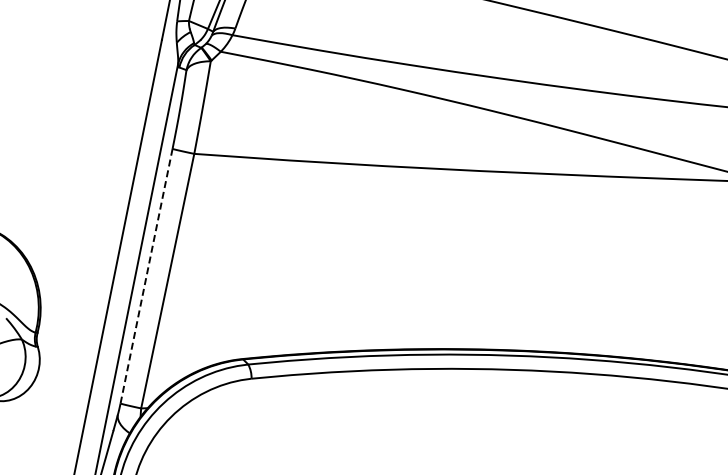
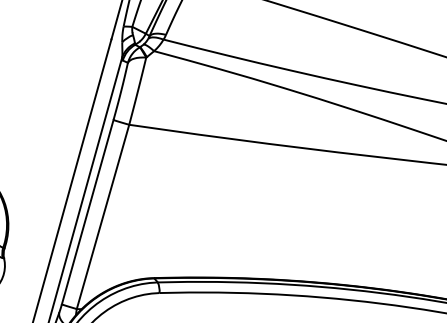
line: (146, 276) -> (87, 212), dashed -> solid

